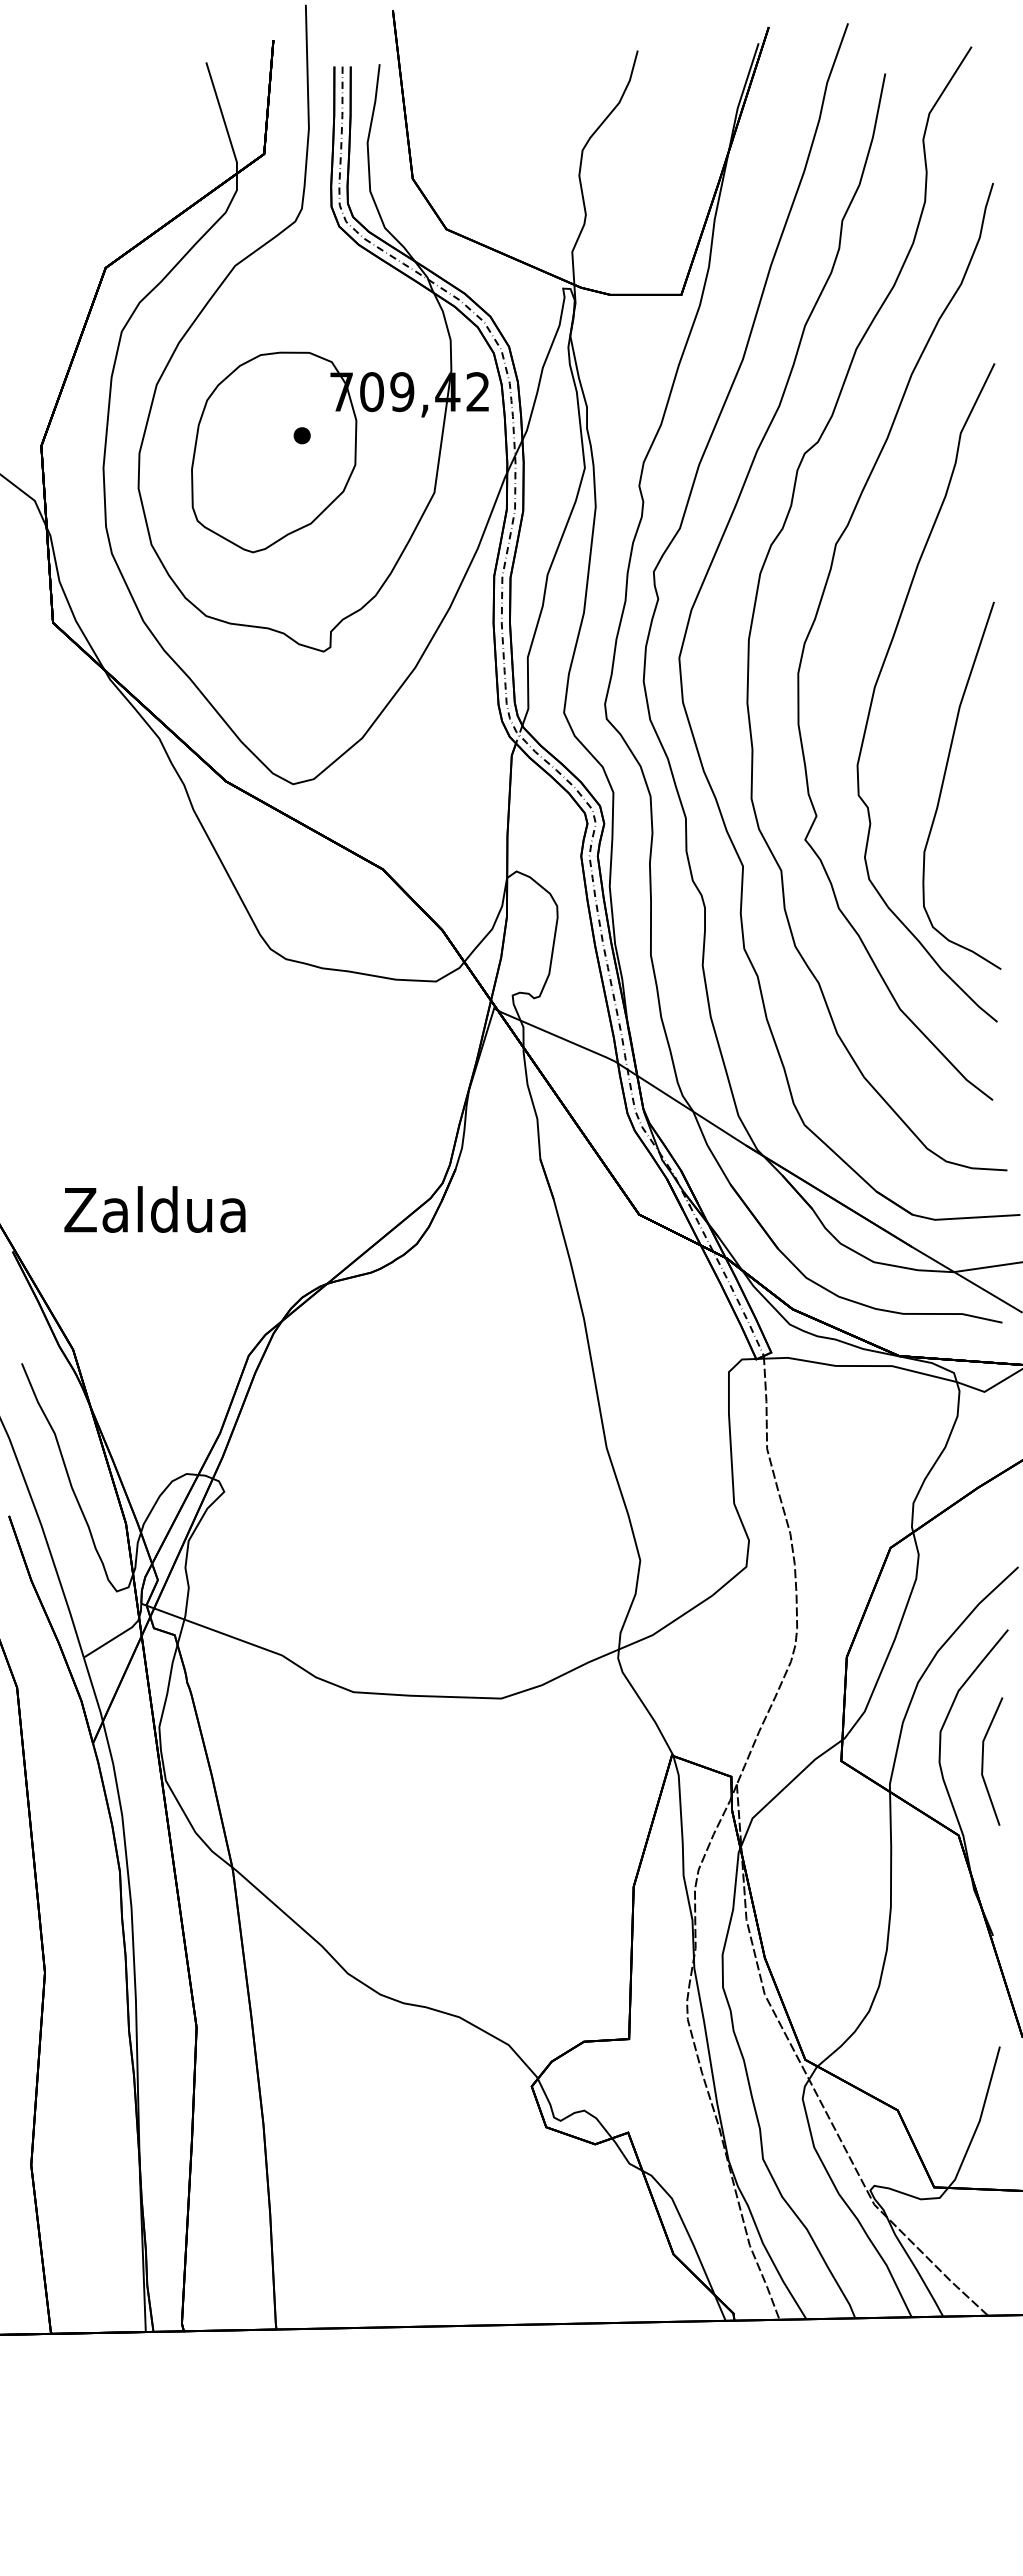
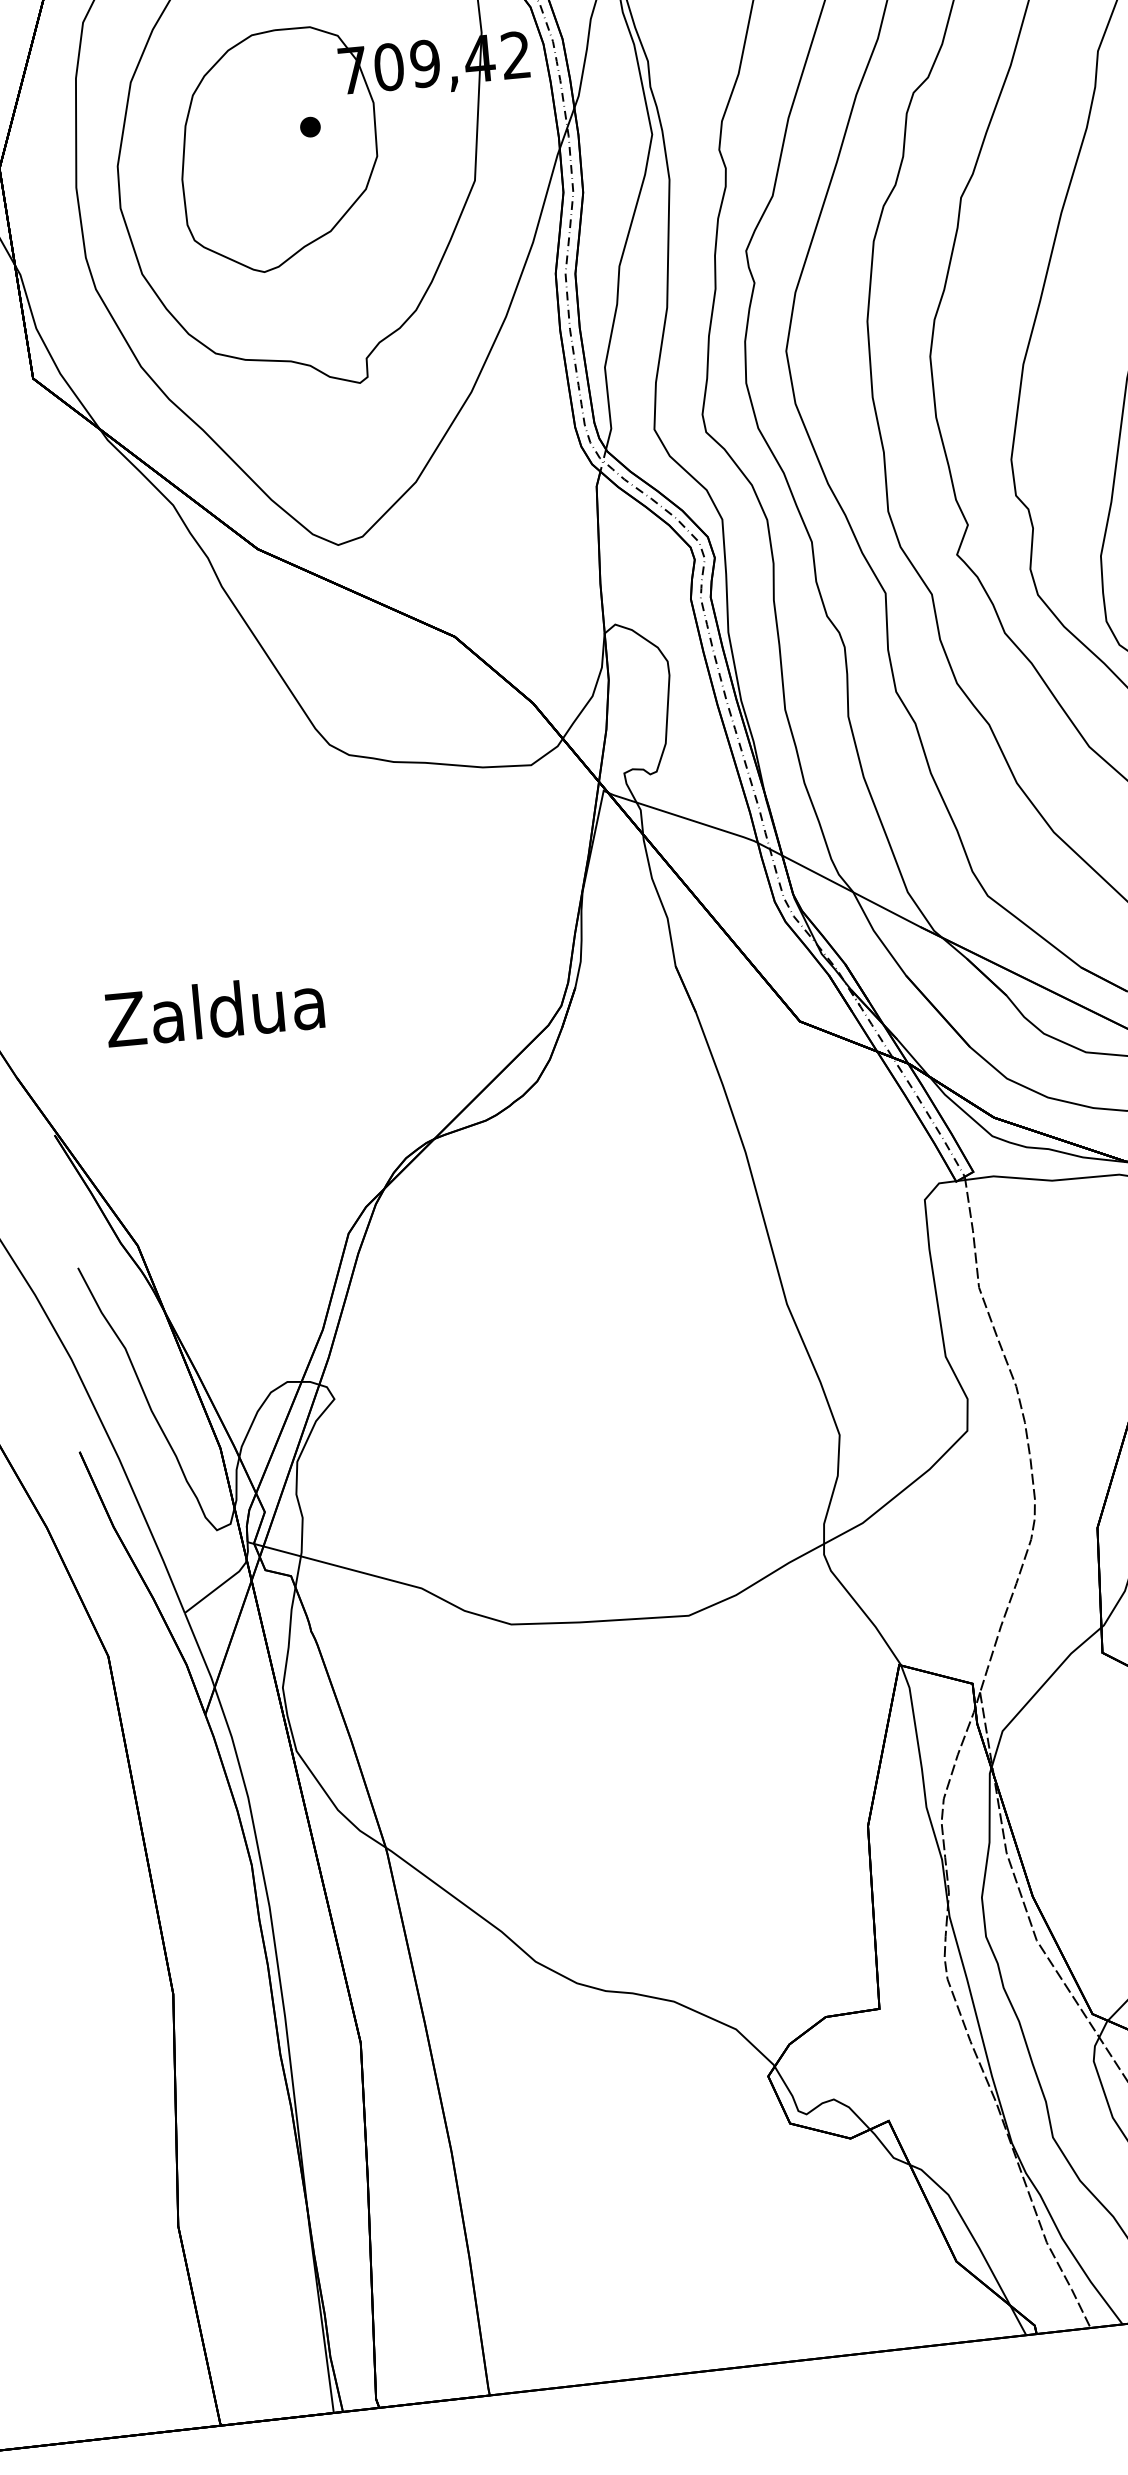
text: (154, 1209) -> (214, 1010), moved

